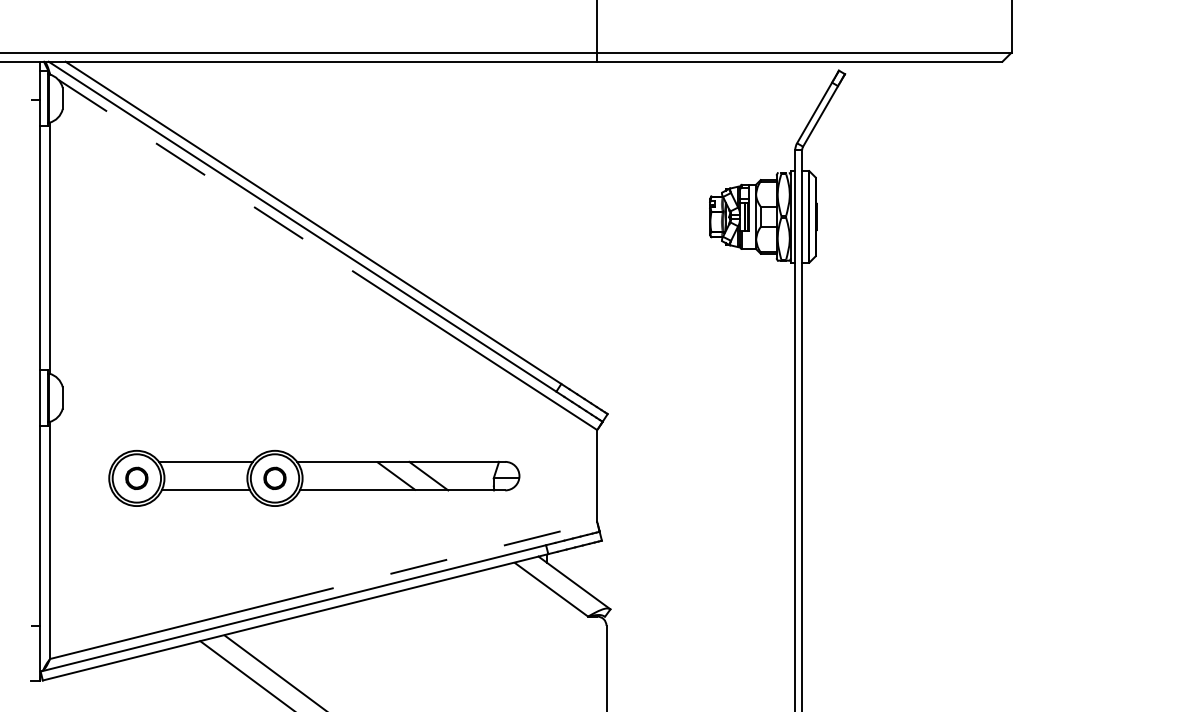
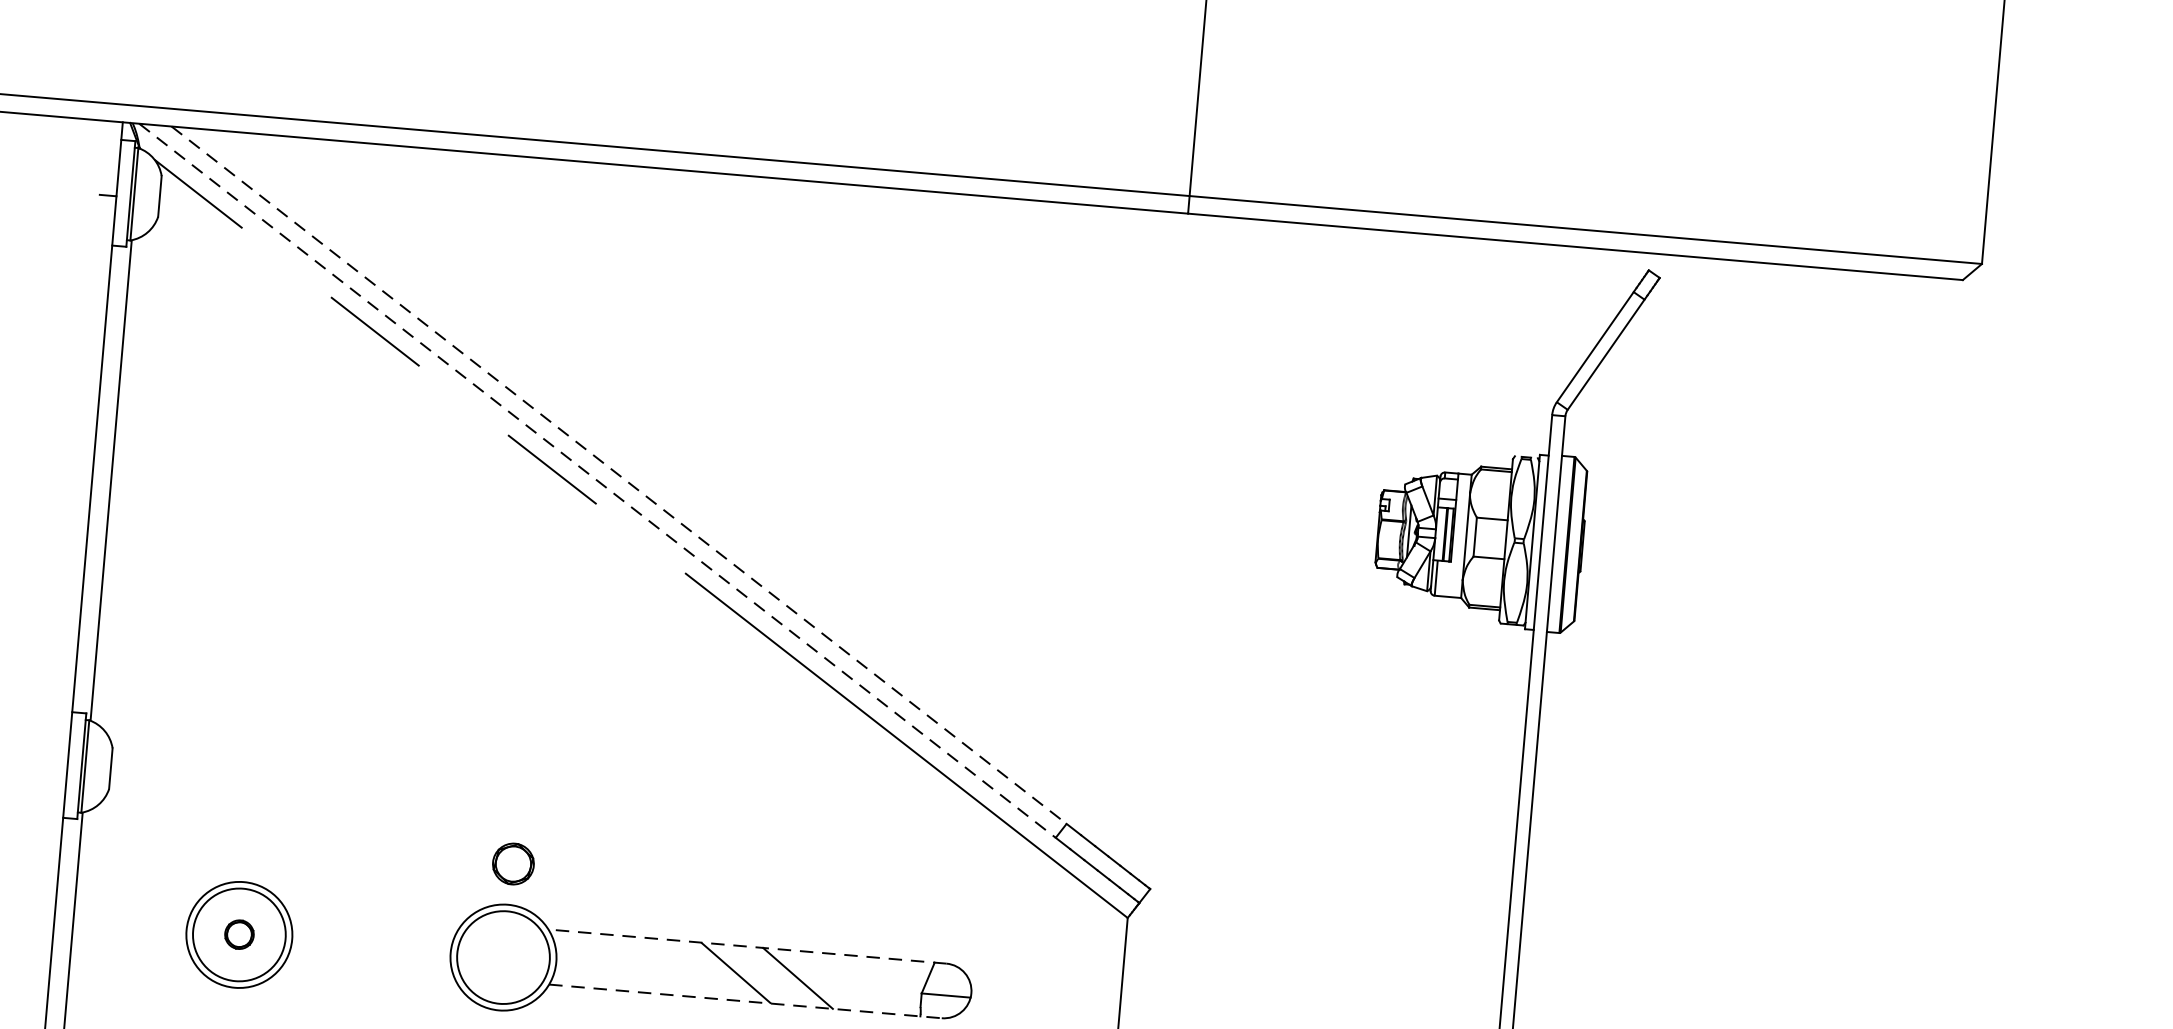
line: (313, 222) -> (619, 474), solid -> dashed
line: (302, 226) -> (597, 480), solid -> dashed
line: (205, 461) -> (373, 913), removed
line: (400, 461) -> (746, 945), solid -> dashed
part: (136, 477) -> (238, 933), size x0.7
part: (274, 477) -> (512, 862), moved
line: (205, 490) -> (368, 969), removed
line: (402, 490) -> (745, 1001), solid -> dashed

